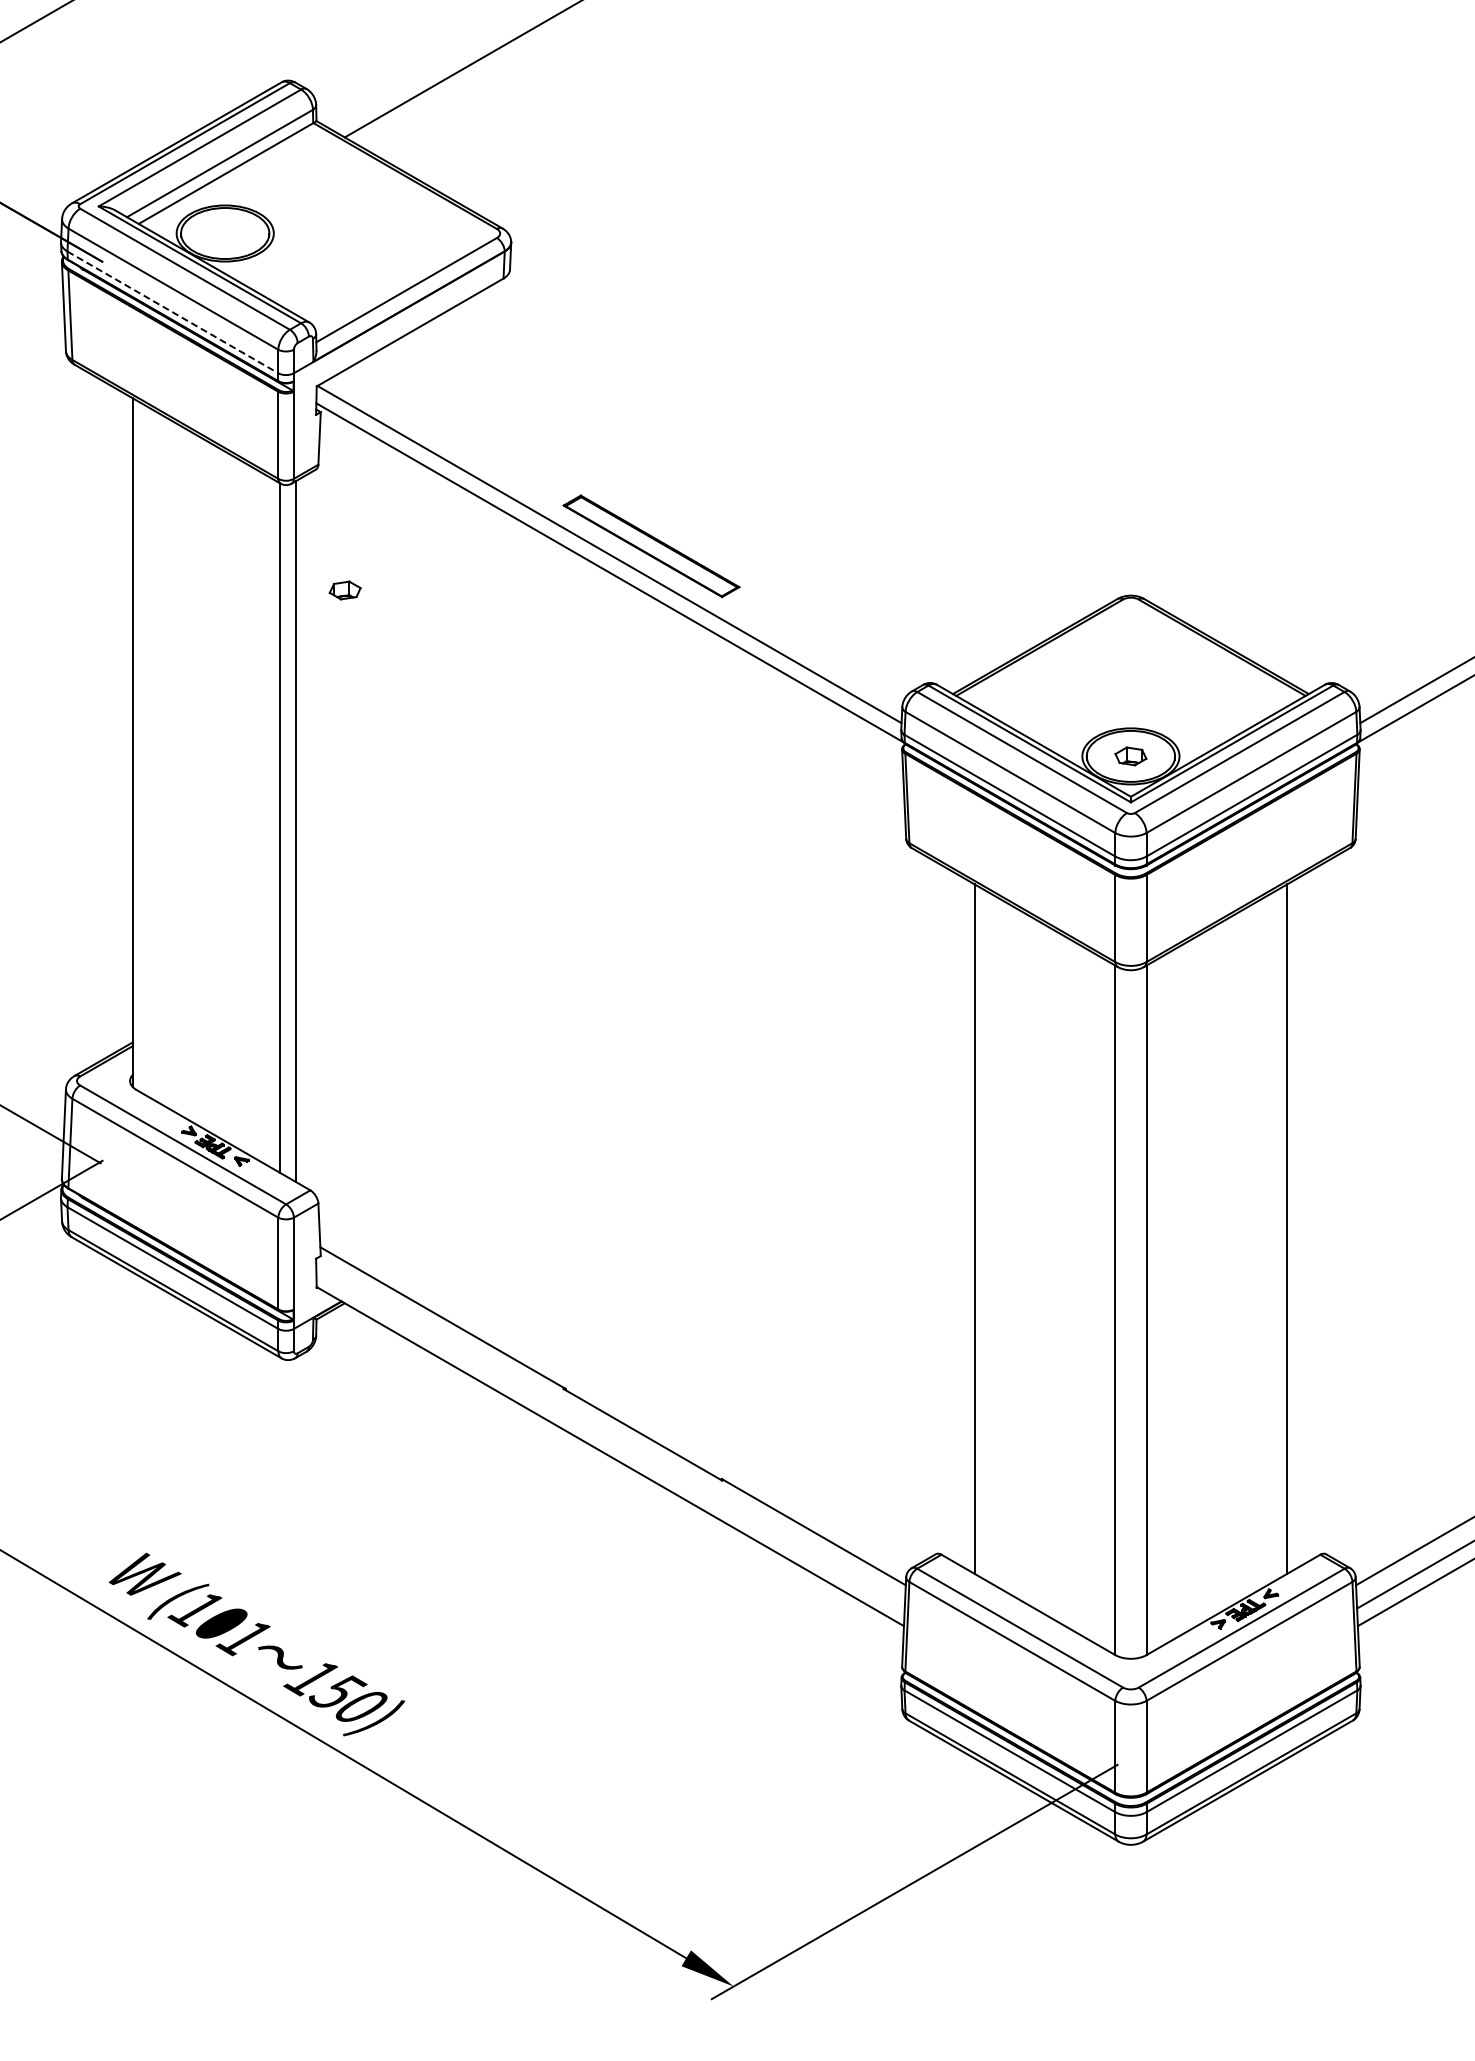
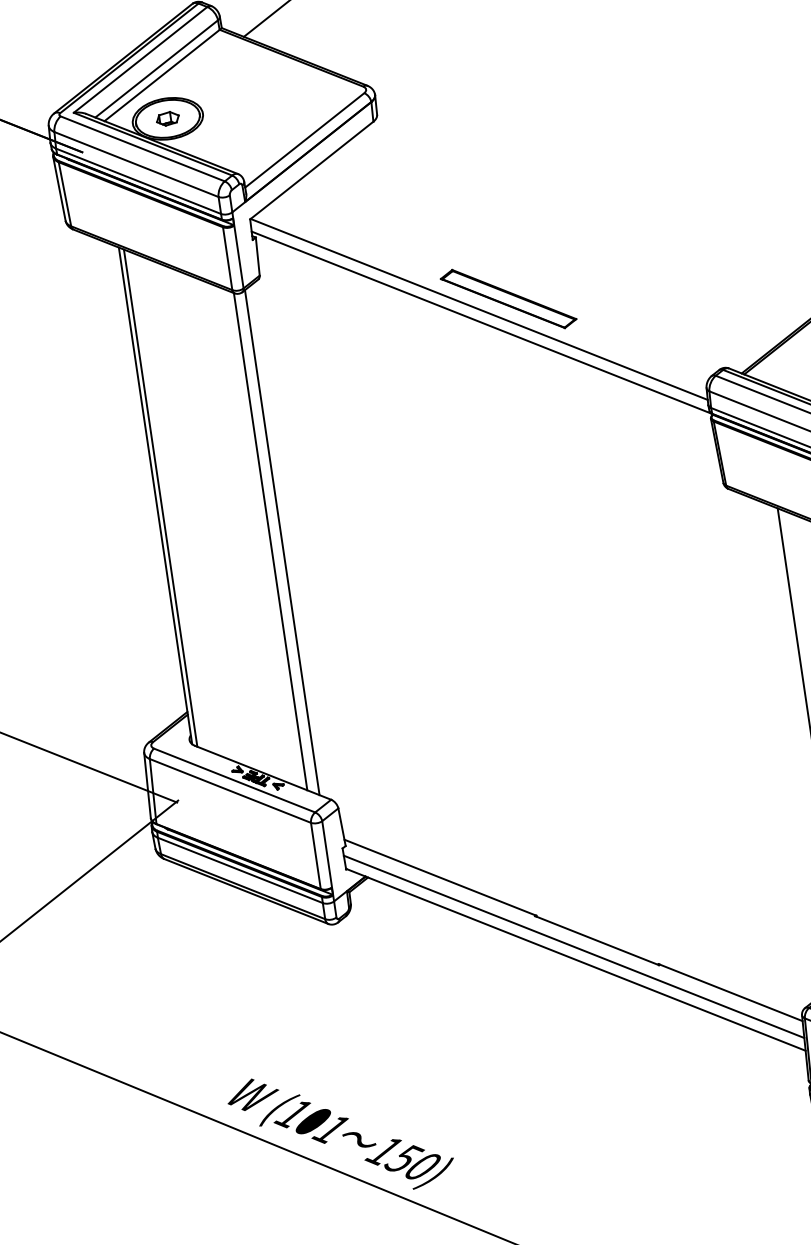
line: (172, 312) -> (138, 181), dashed -> solid
part: (344, 590) -> (167, 118), moved
line: (139, 746) -> (160, 497), added
line: (610, 1438) -> (574, 946), added

